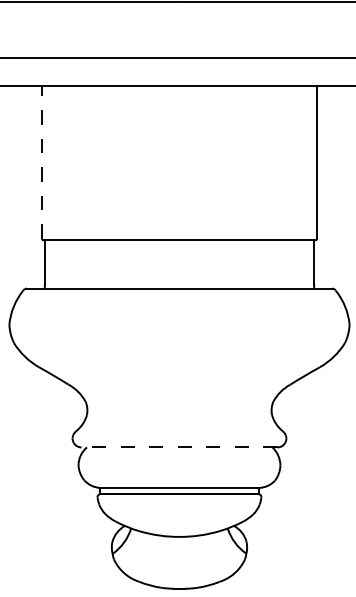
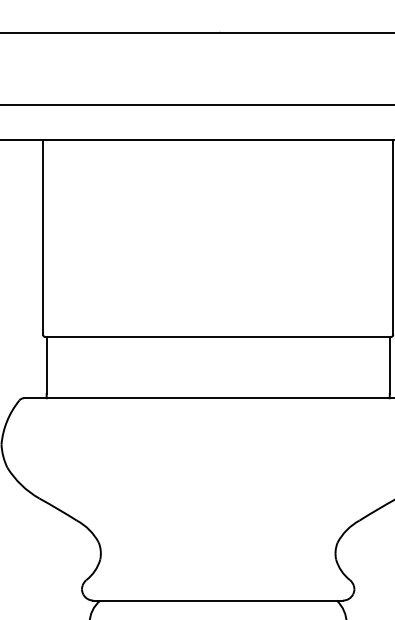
line: (42, 161) -> (43, 236), dashed -> solid
line: (178, 447) -> (216, 600), dashed -> solid

